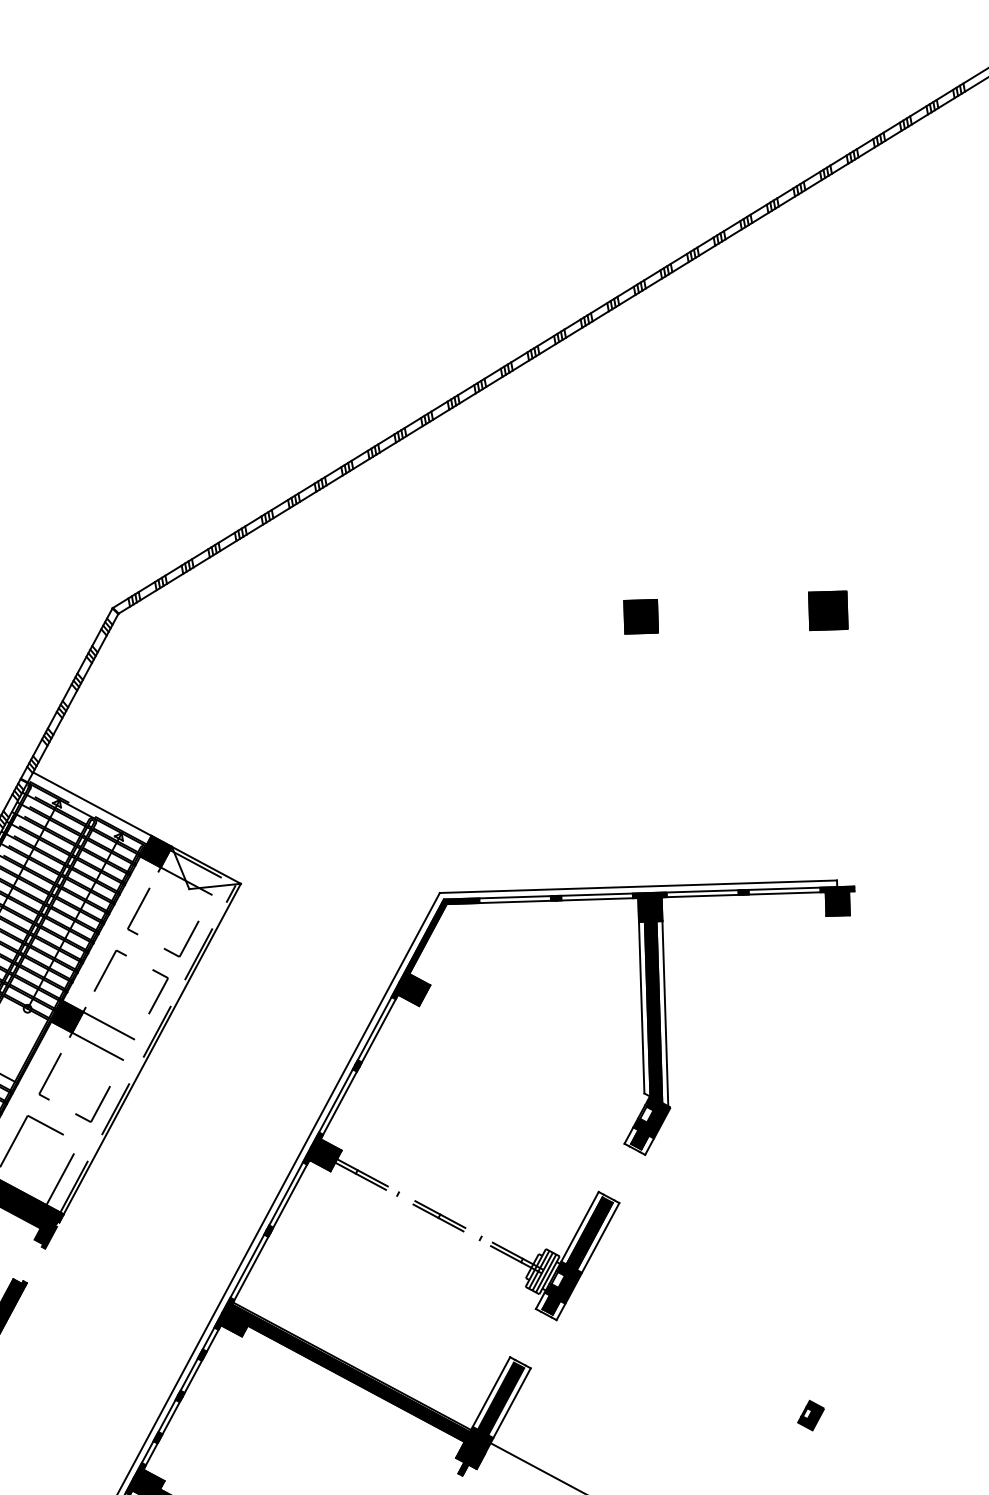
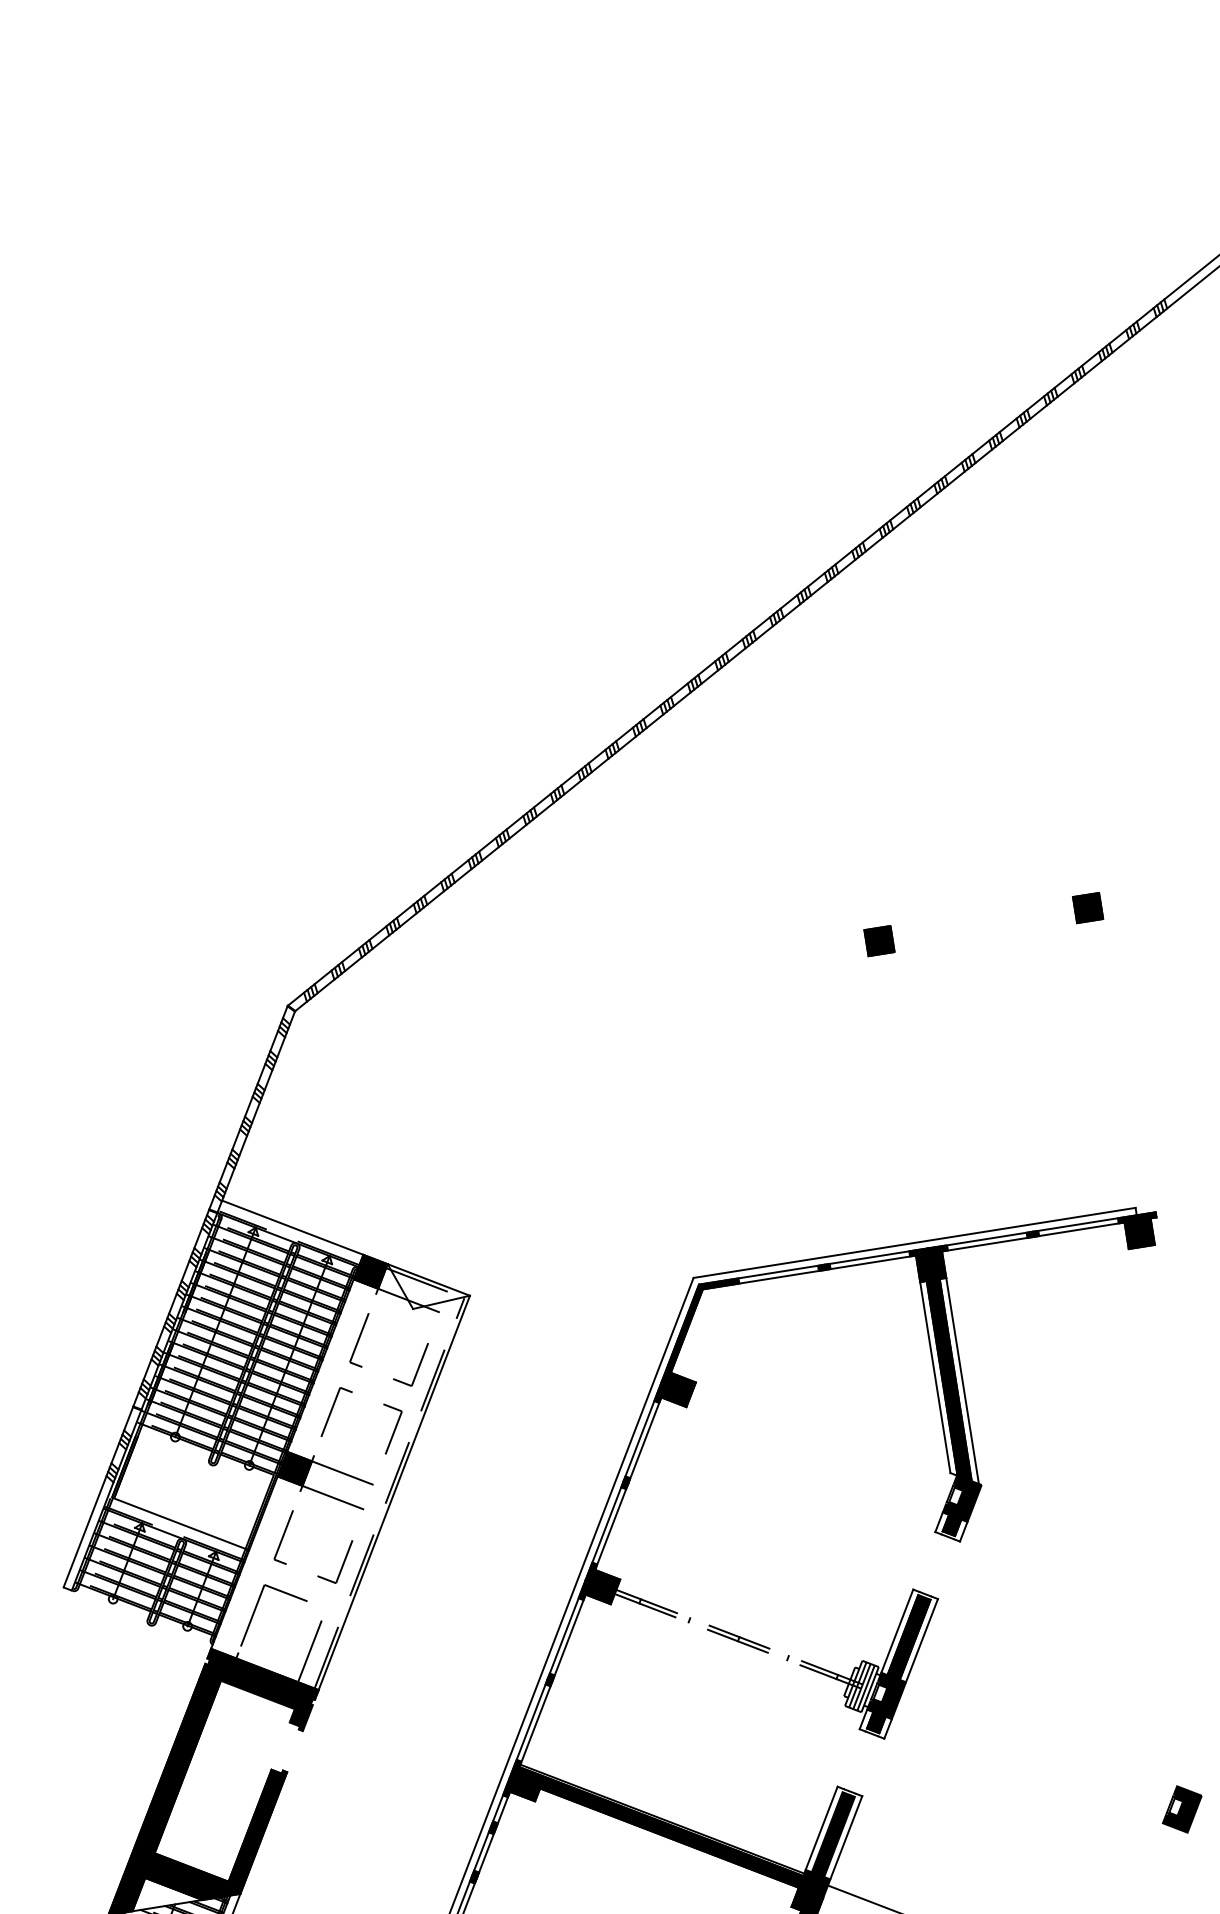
part: (828, 611) -> (1088, 908), size x0.62
part: (641, 617) -> (879, 941), size x0.71
part: (810, 1415) -> (1181, 1809), size x1.43

